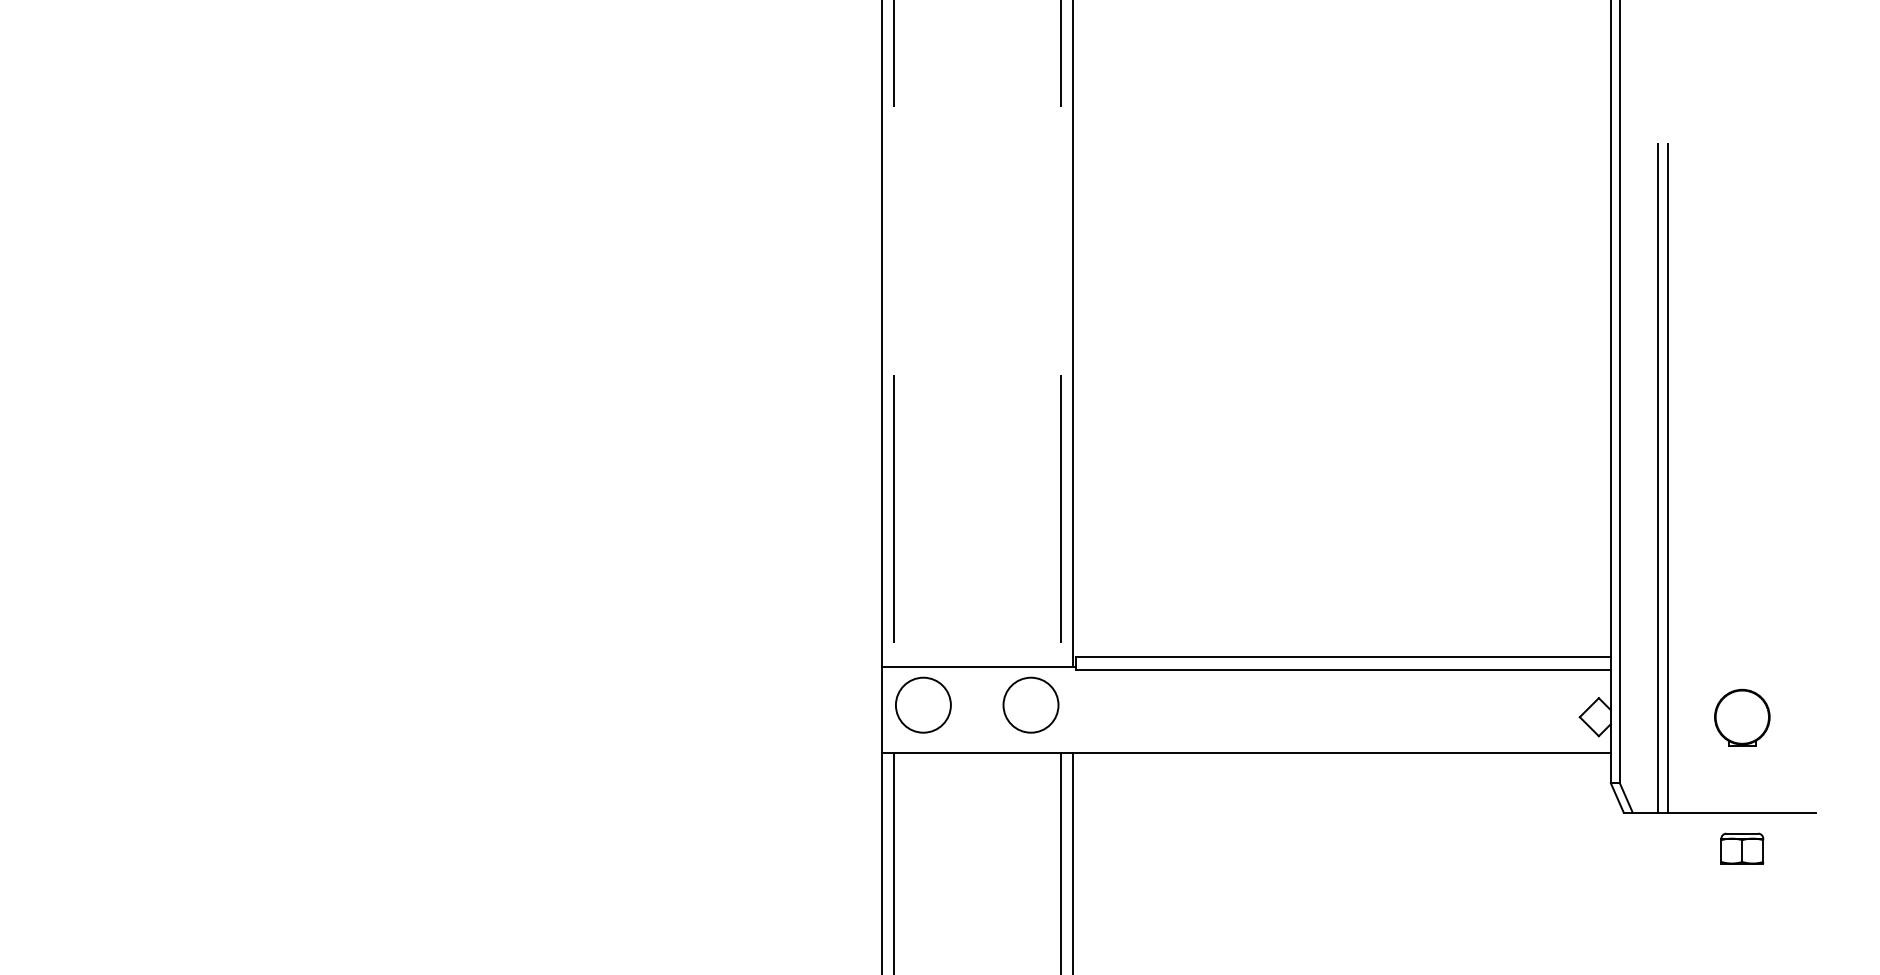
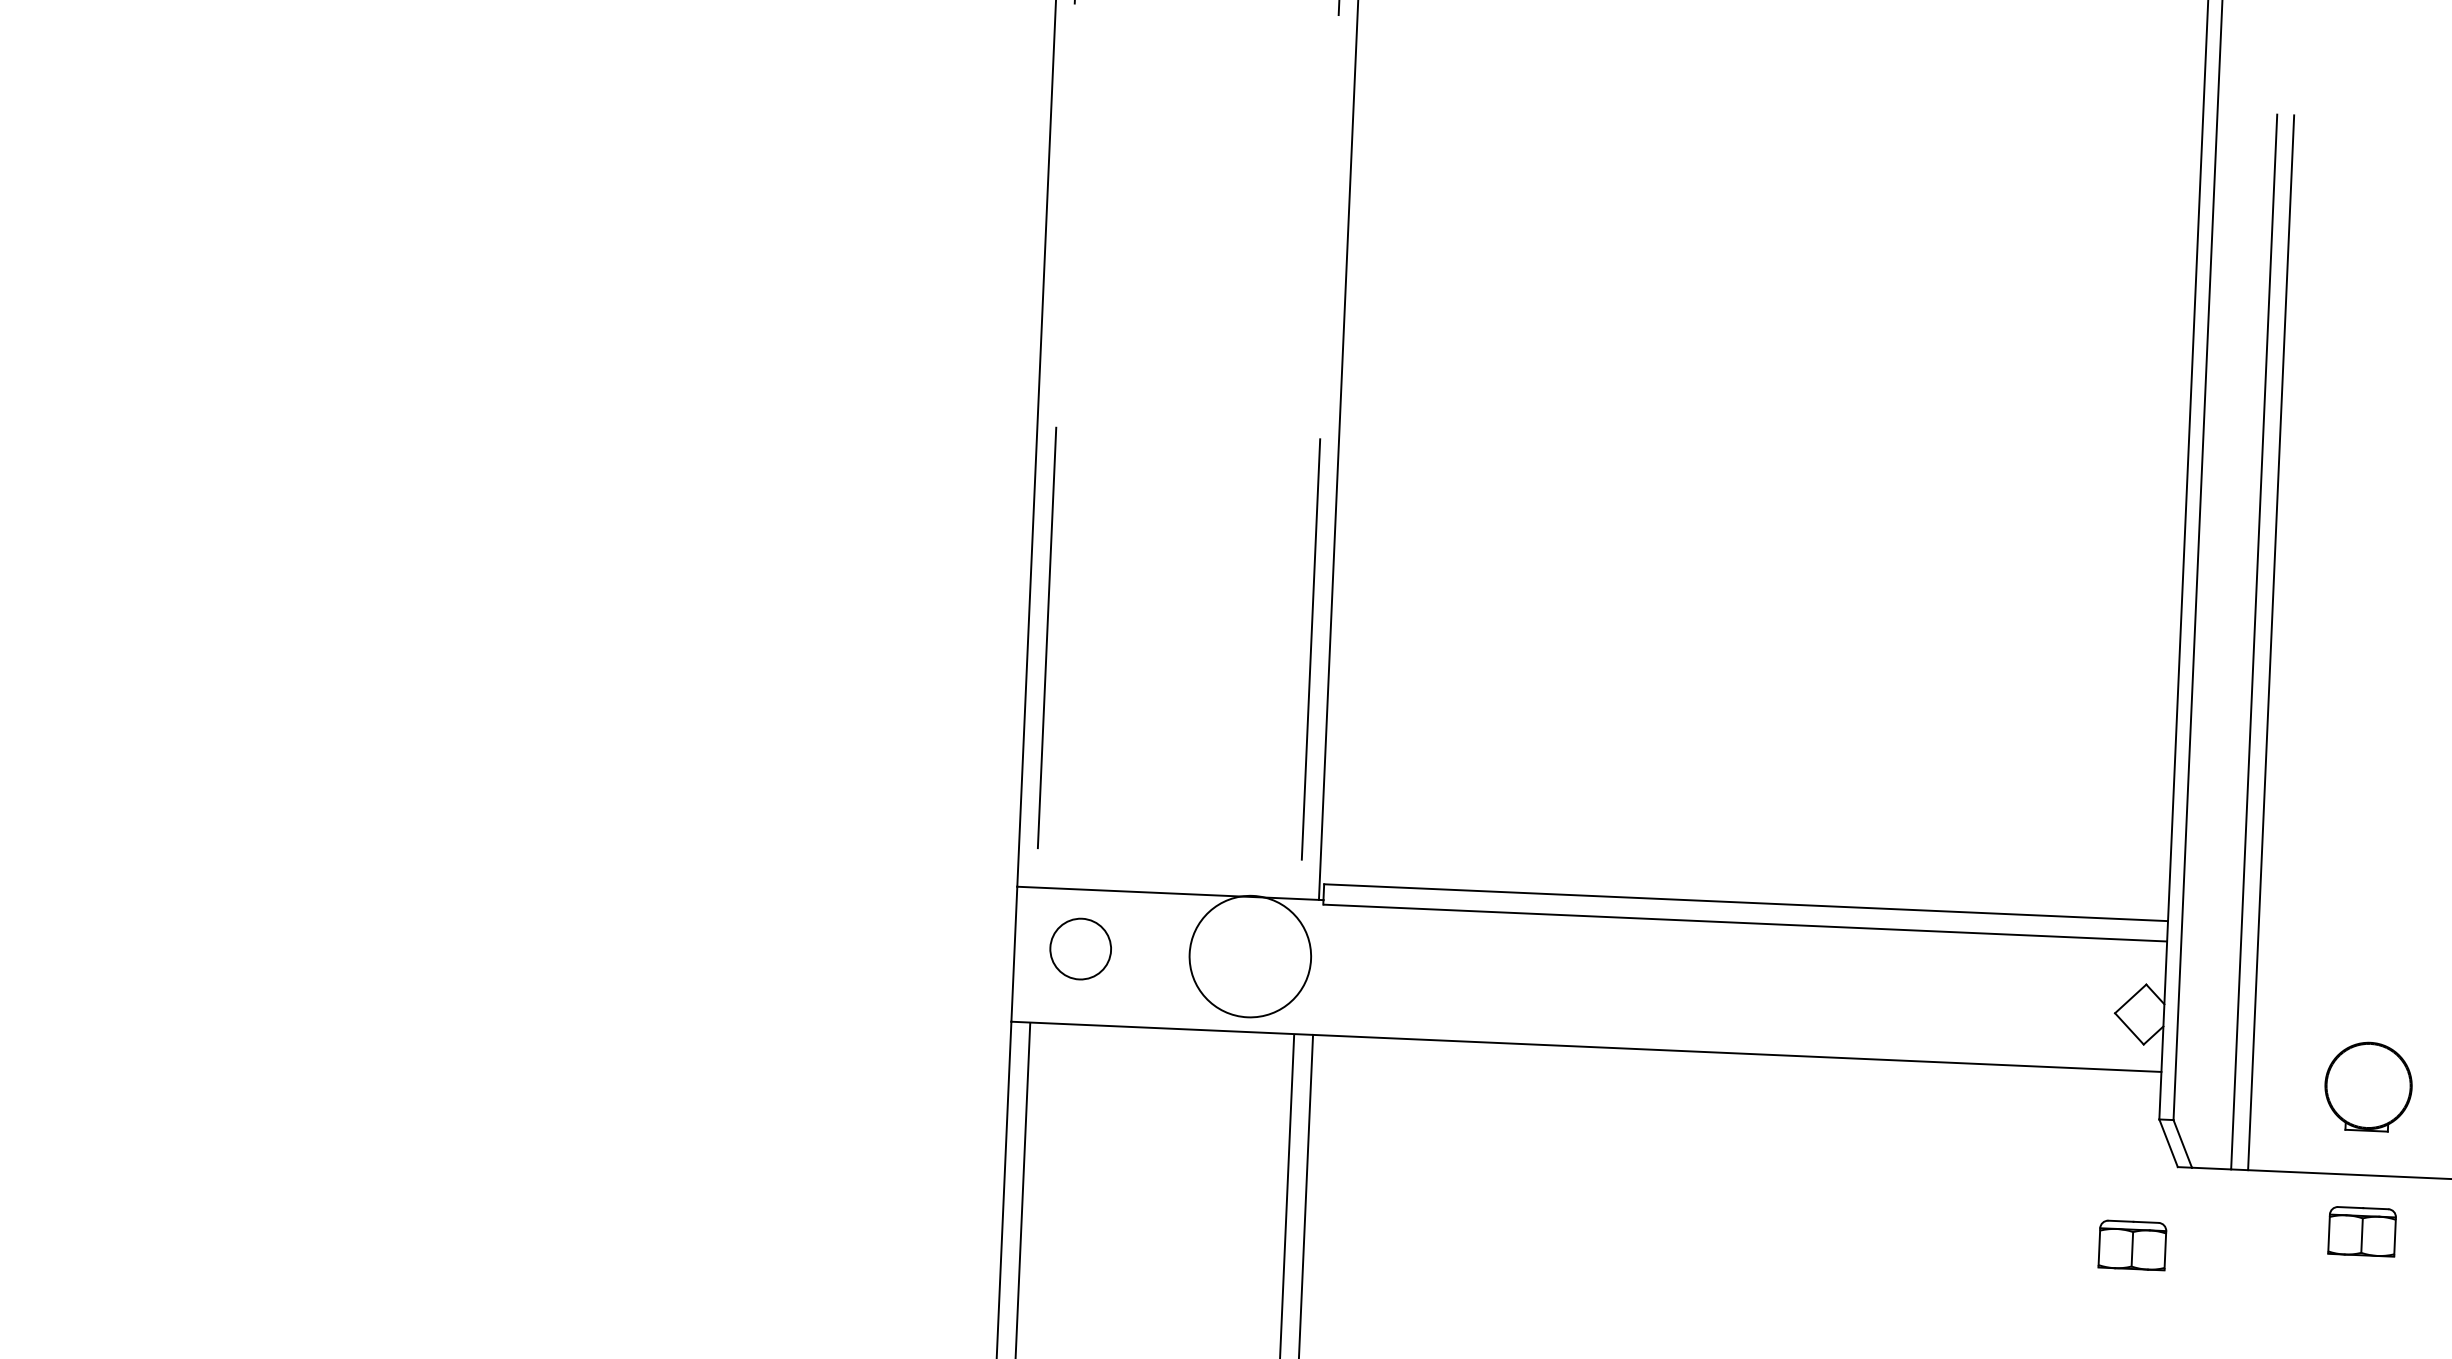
circle: (923, 704) -> (1080, 948), size x0.7
circle: (1030, 704) -> (1249, 955), size x1.4
part: (1742, 717) -> (2368, 1086), moved
part: (1597, 863) -> (2132, 1245), added

